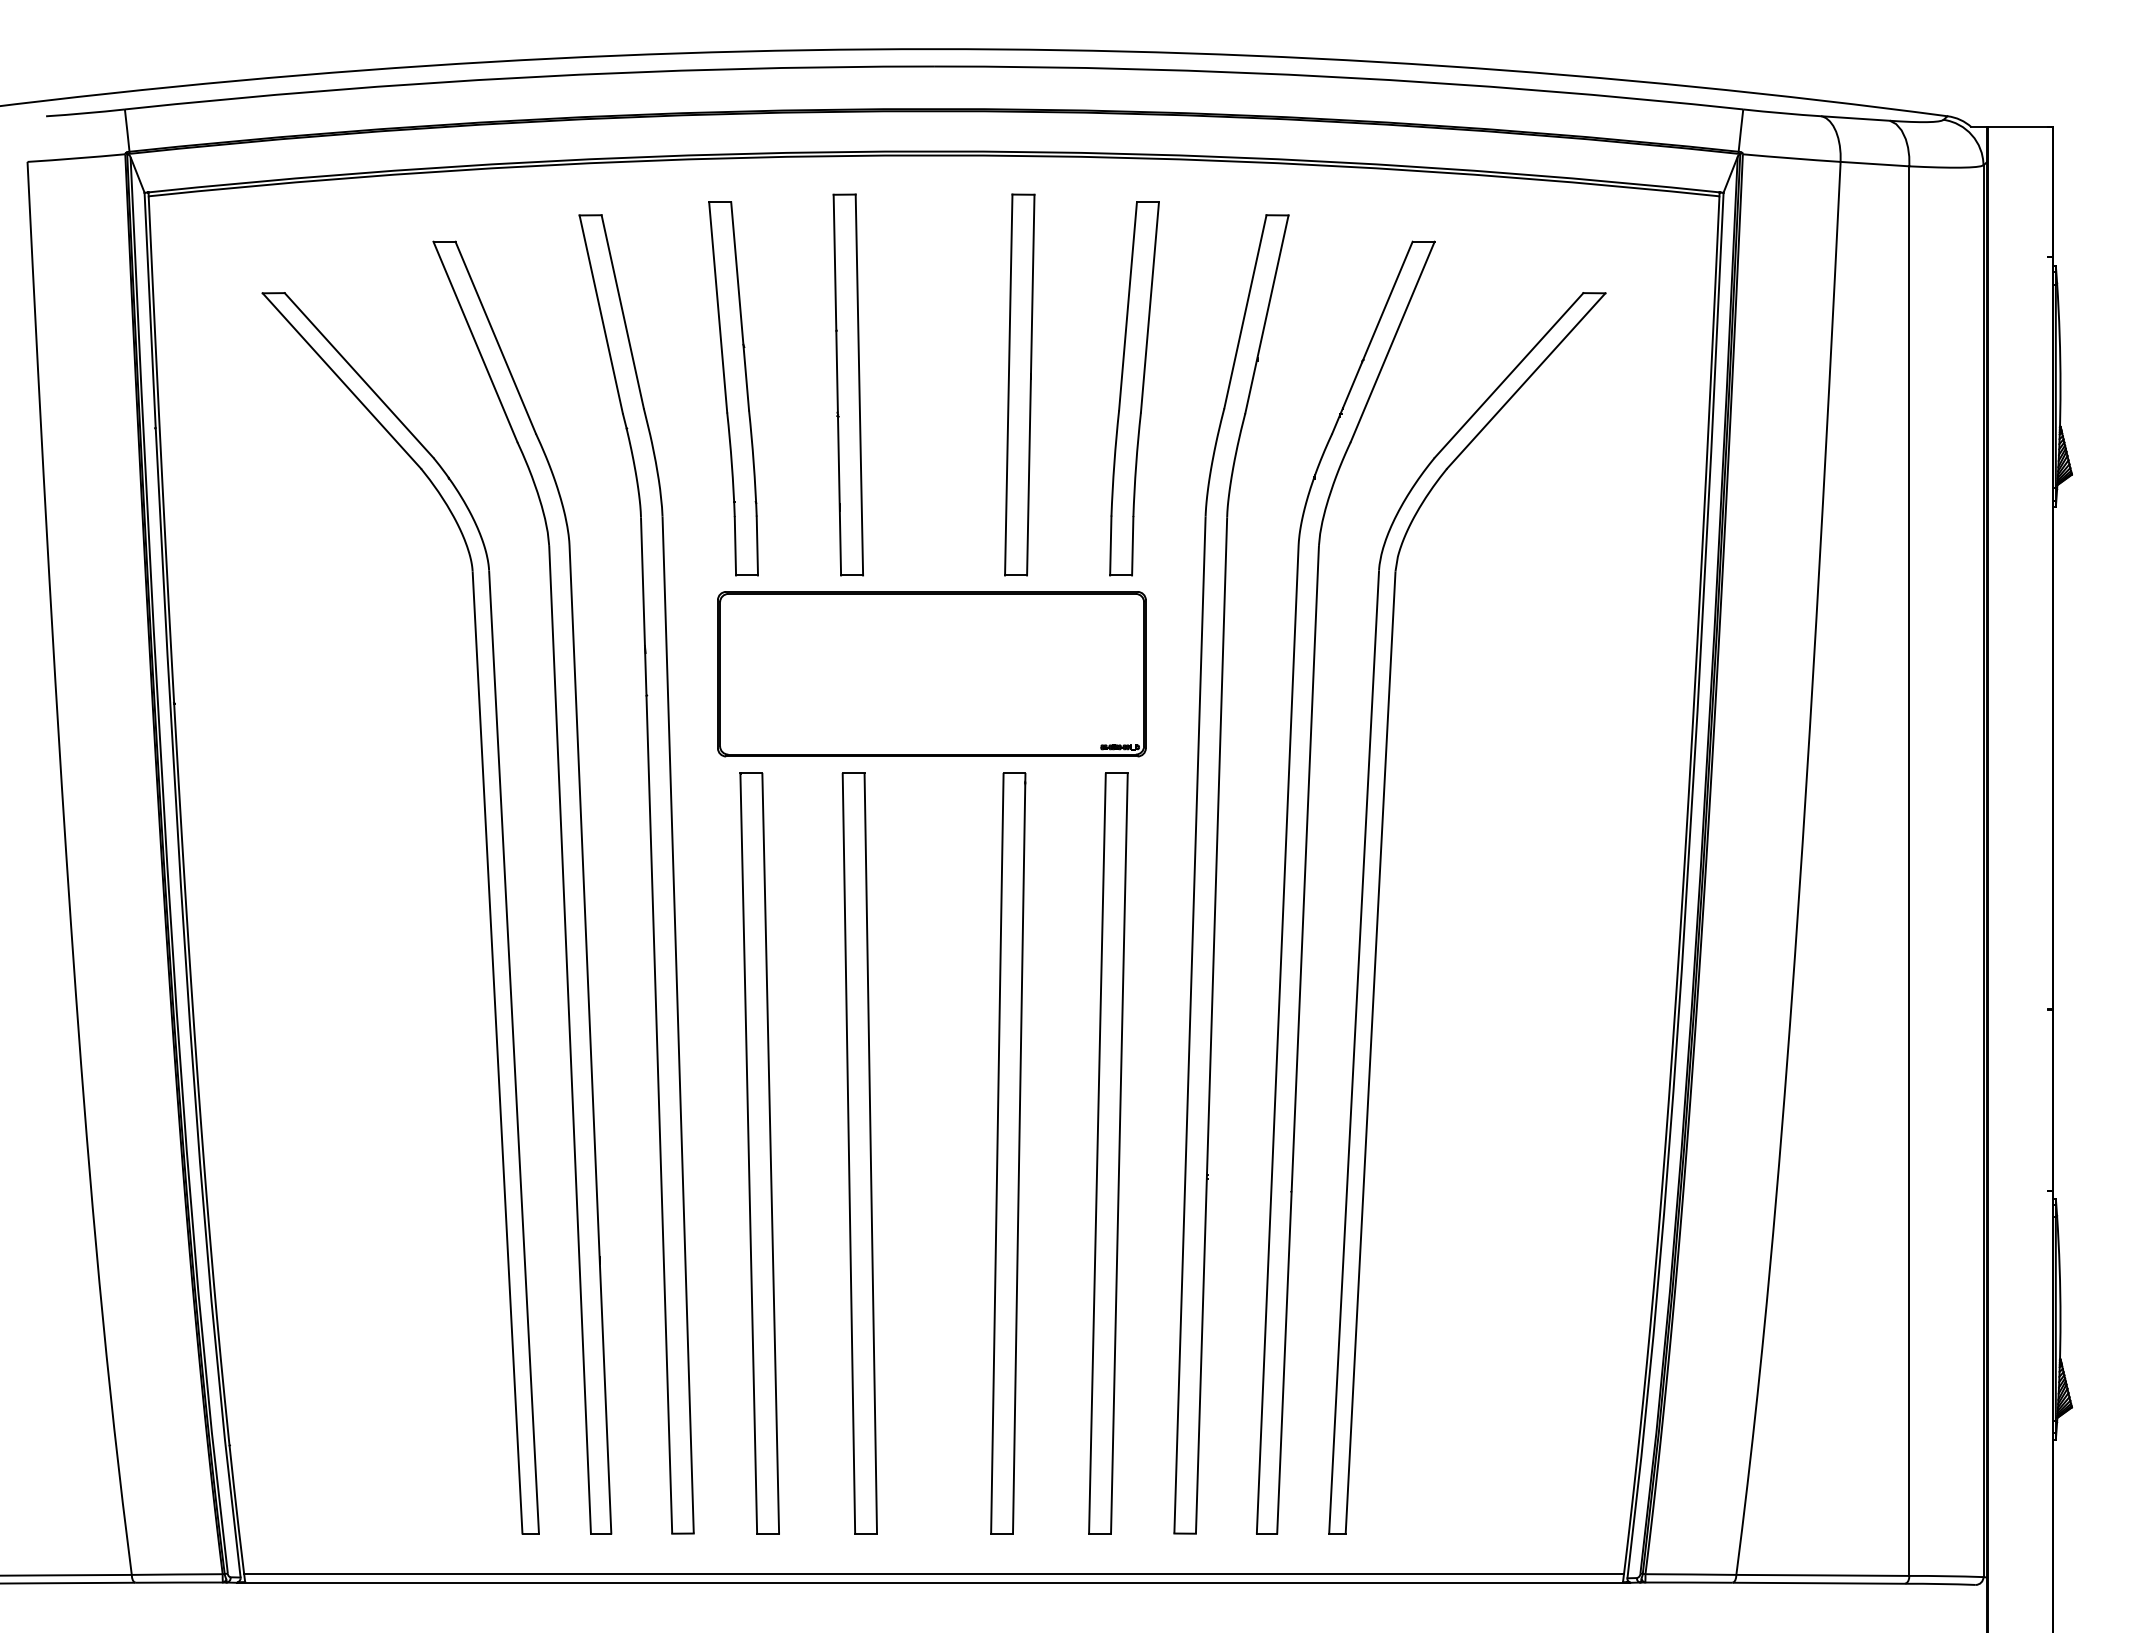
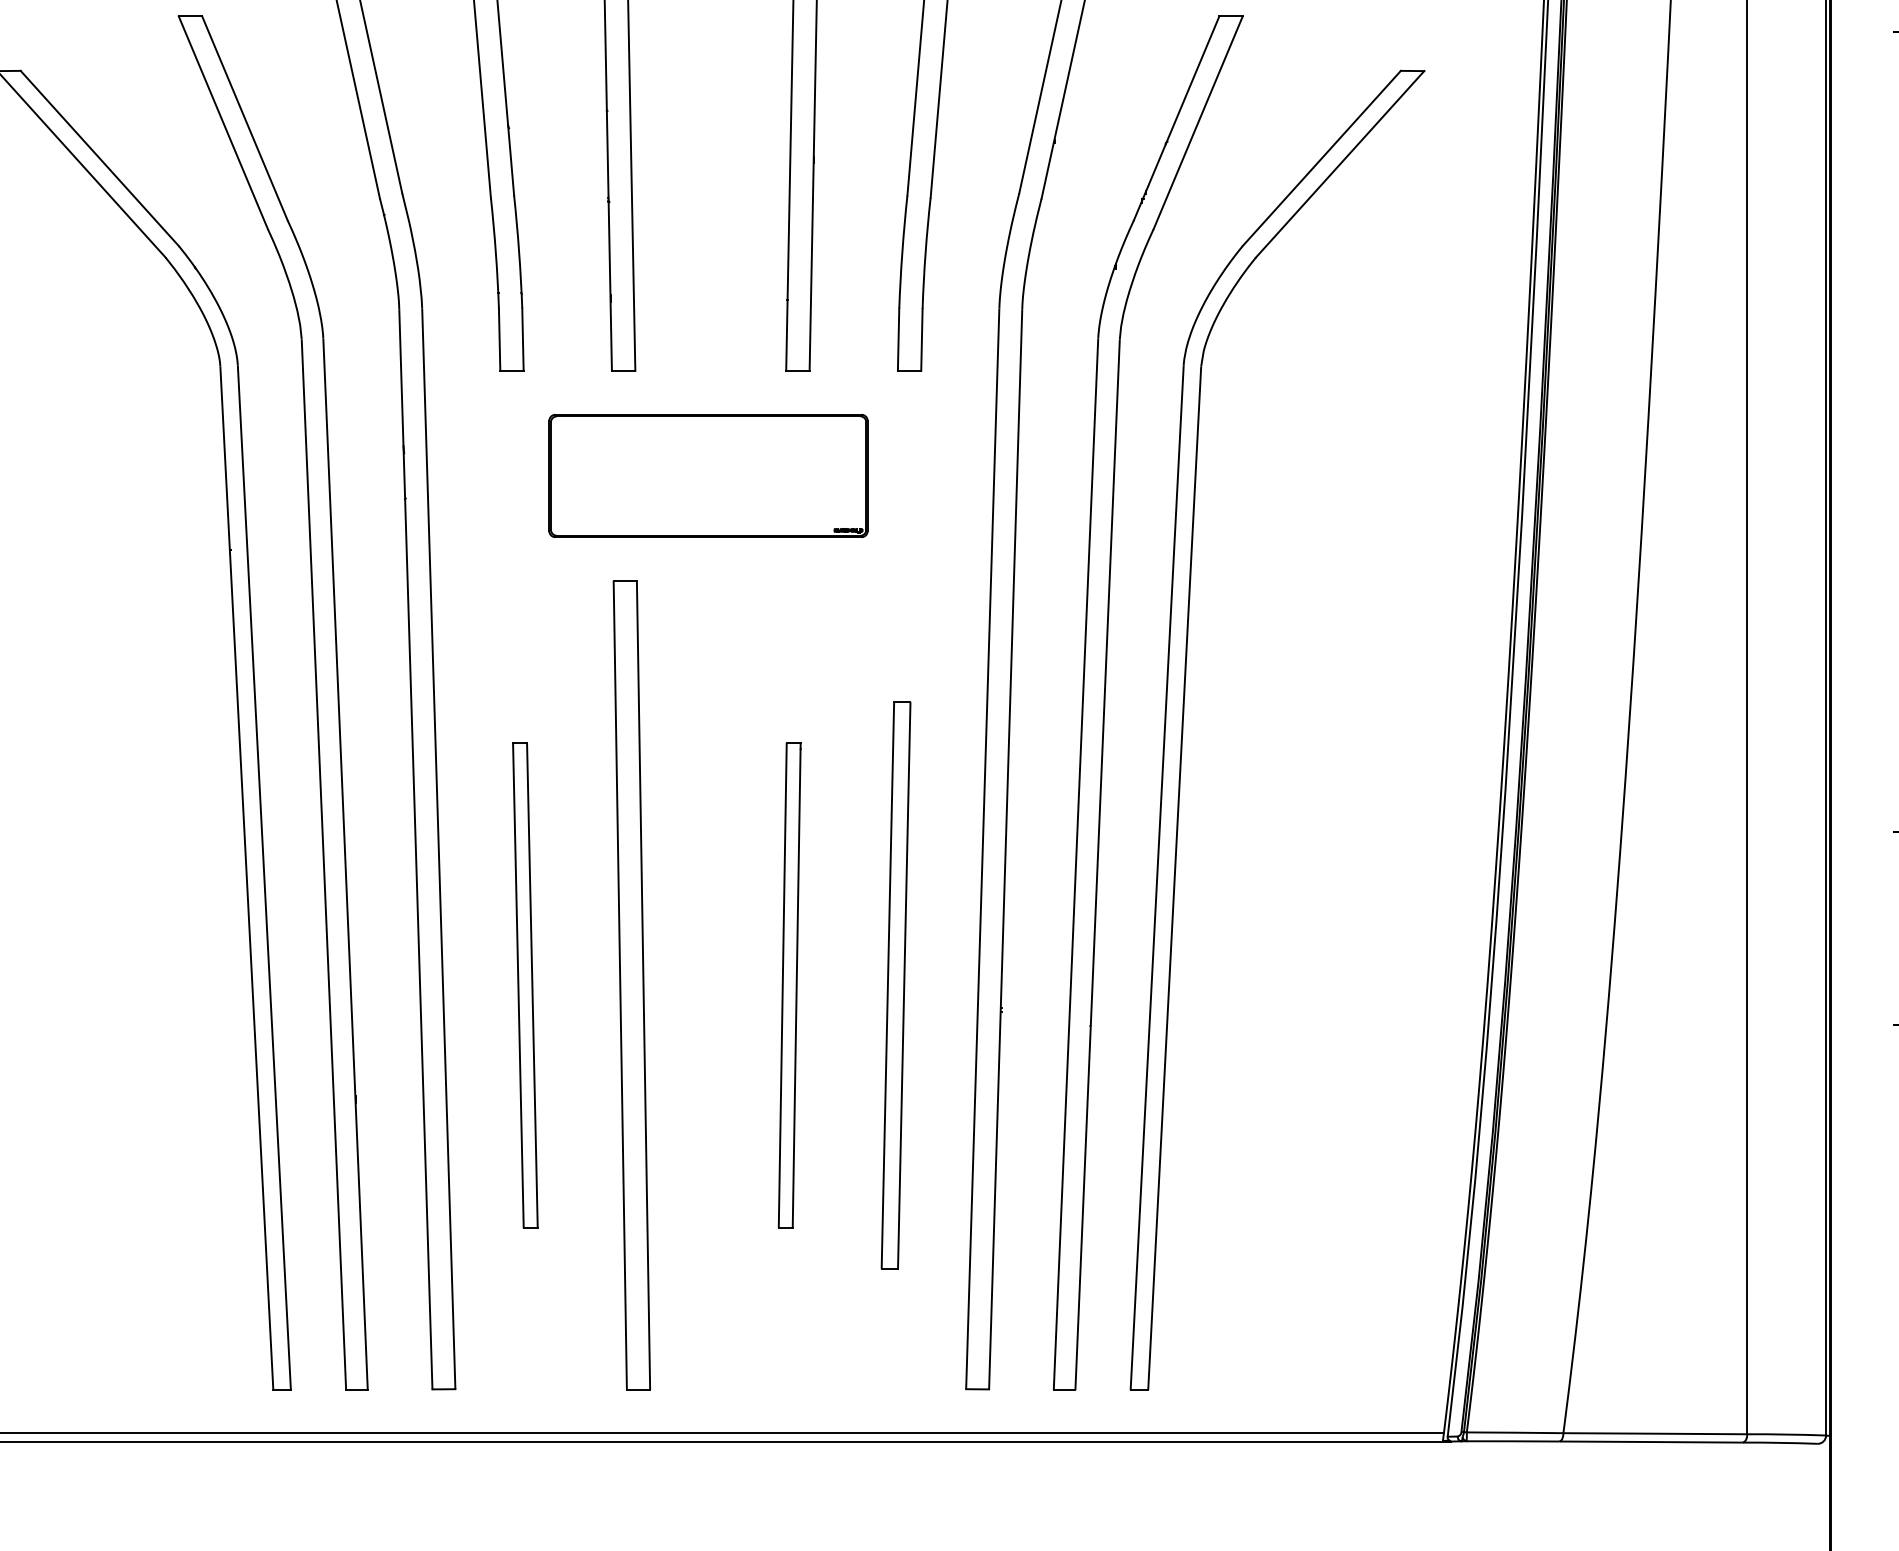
part: (931, 674) -> (708, 476), size x0.7
part: (759, 1153) -> (525, 985), size x0.6
part: (1008, 1153) -> (789, 985), size x0.6
part: (1108, 1153) -> (896, 985), size x0.7

